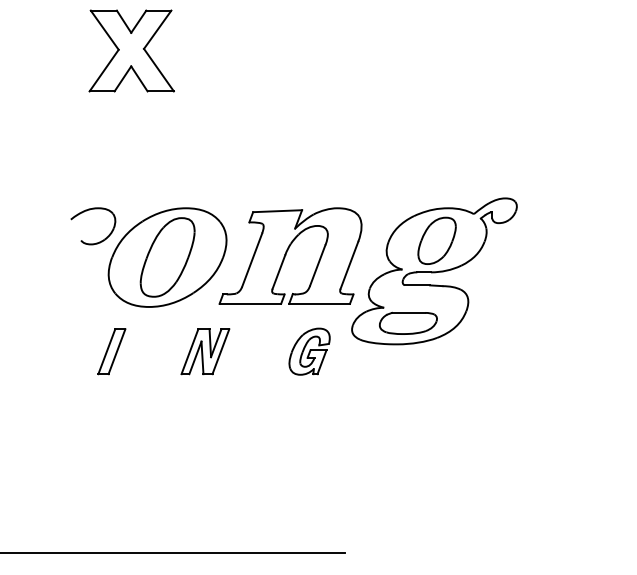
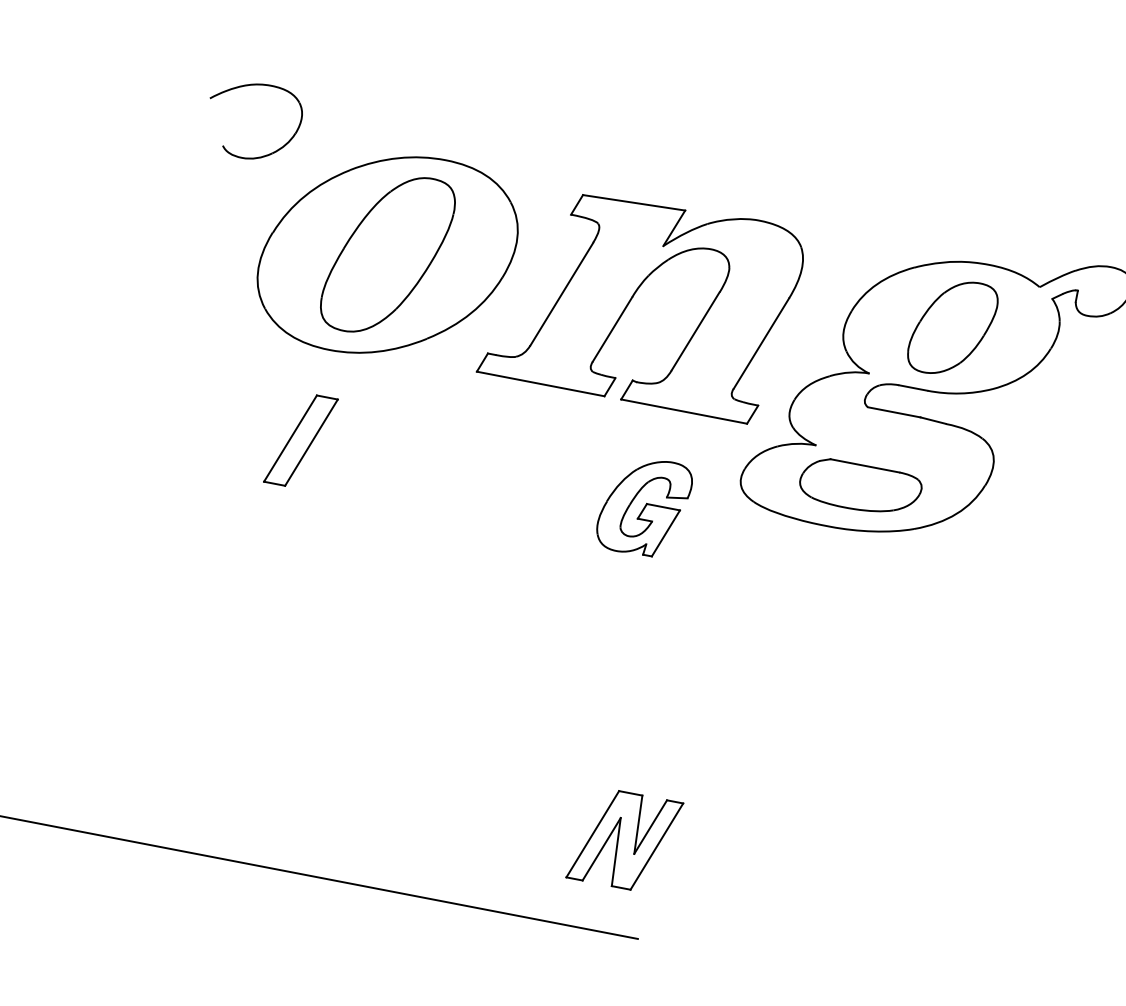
part: (101, 240) -> (265, 153), moved
part: (111, 351) -> (300, 440), moved
part: (205, 351) -> (625, 839), moved

